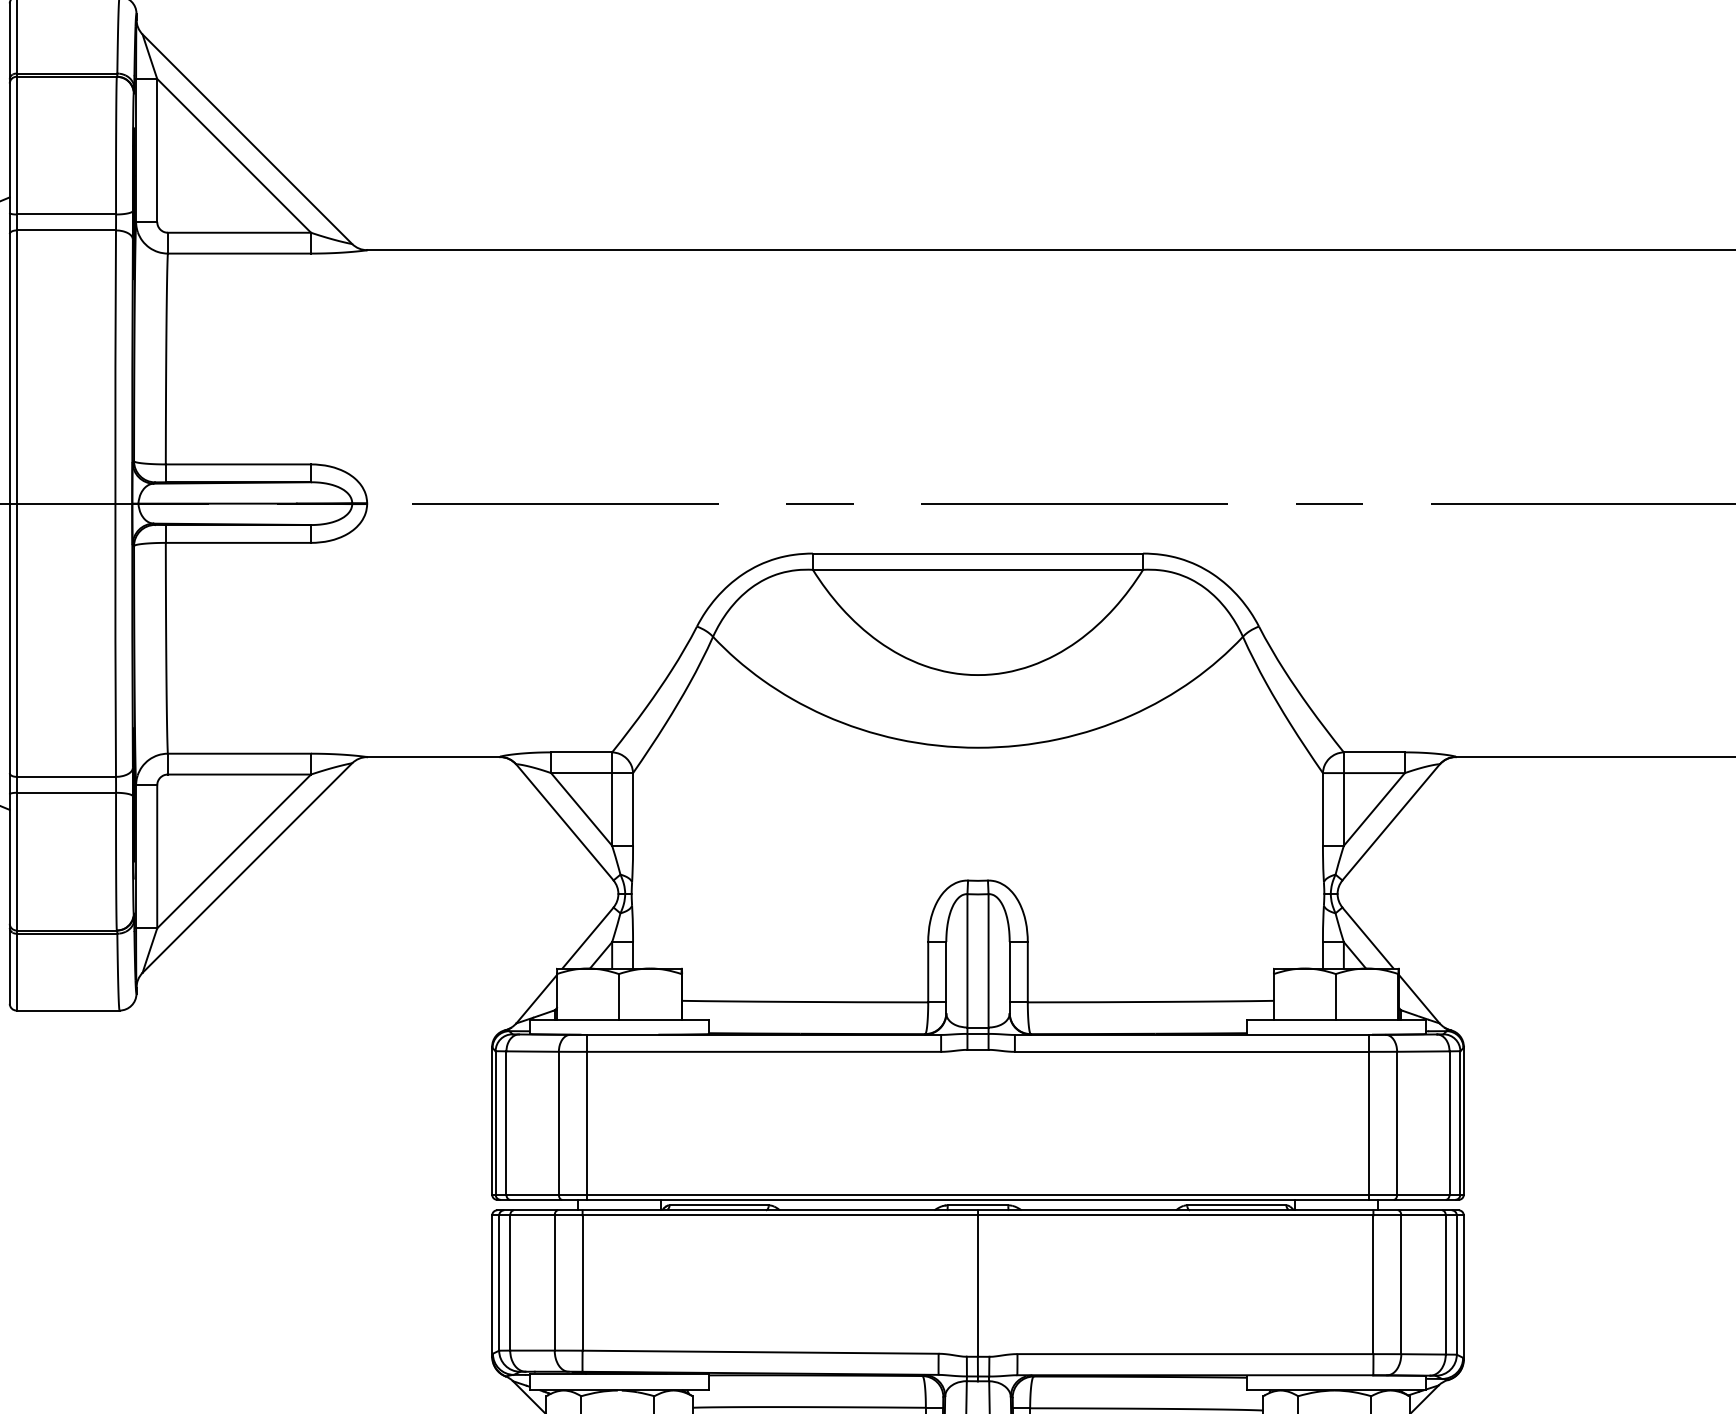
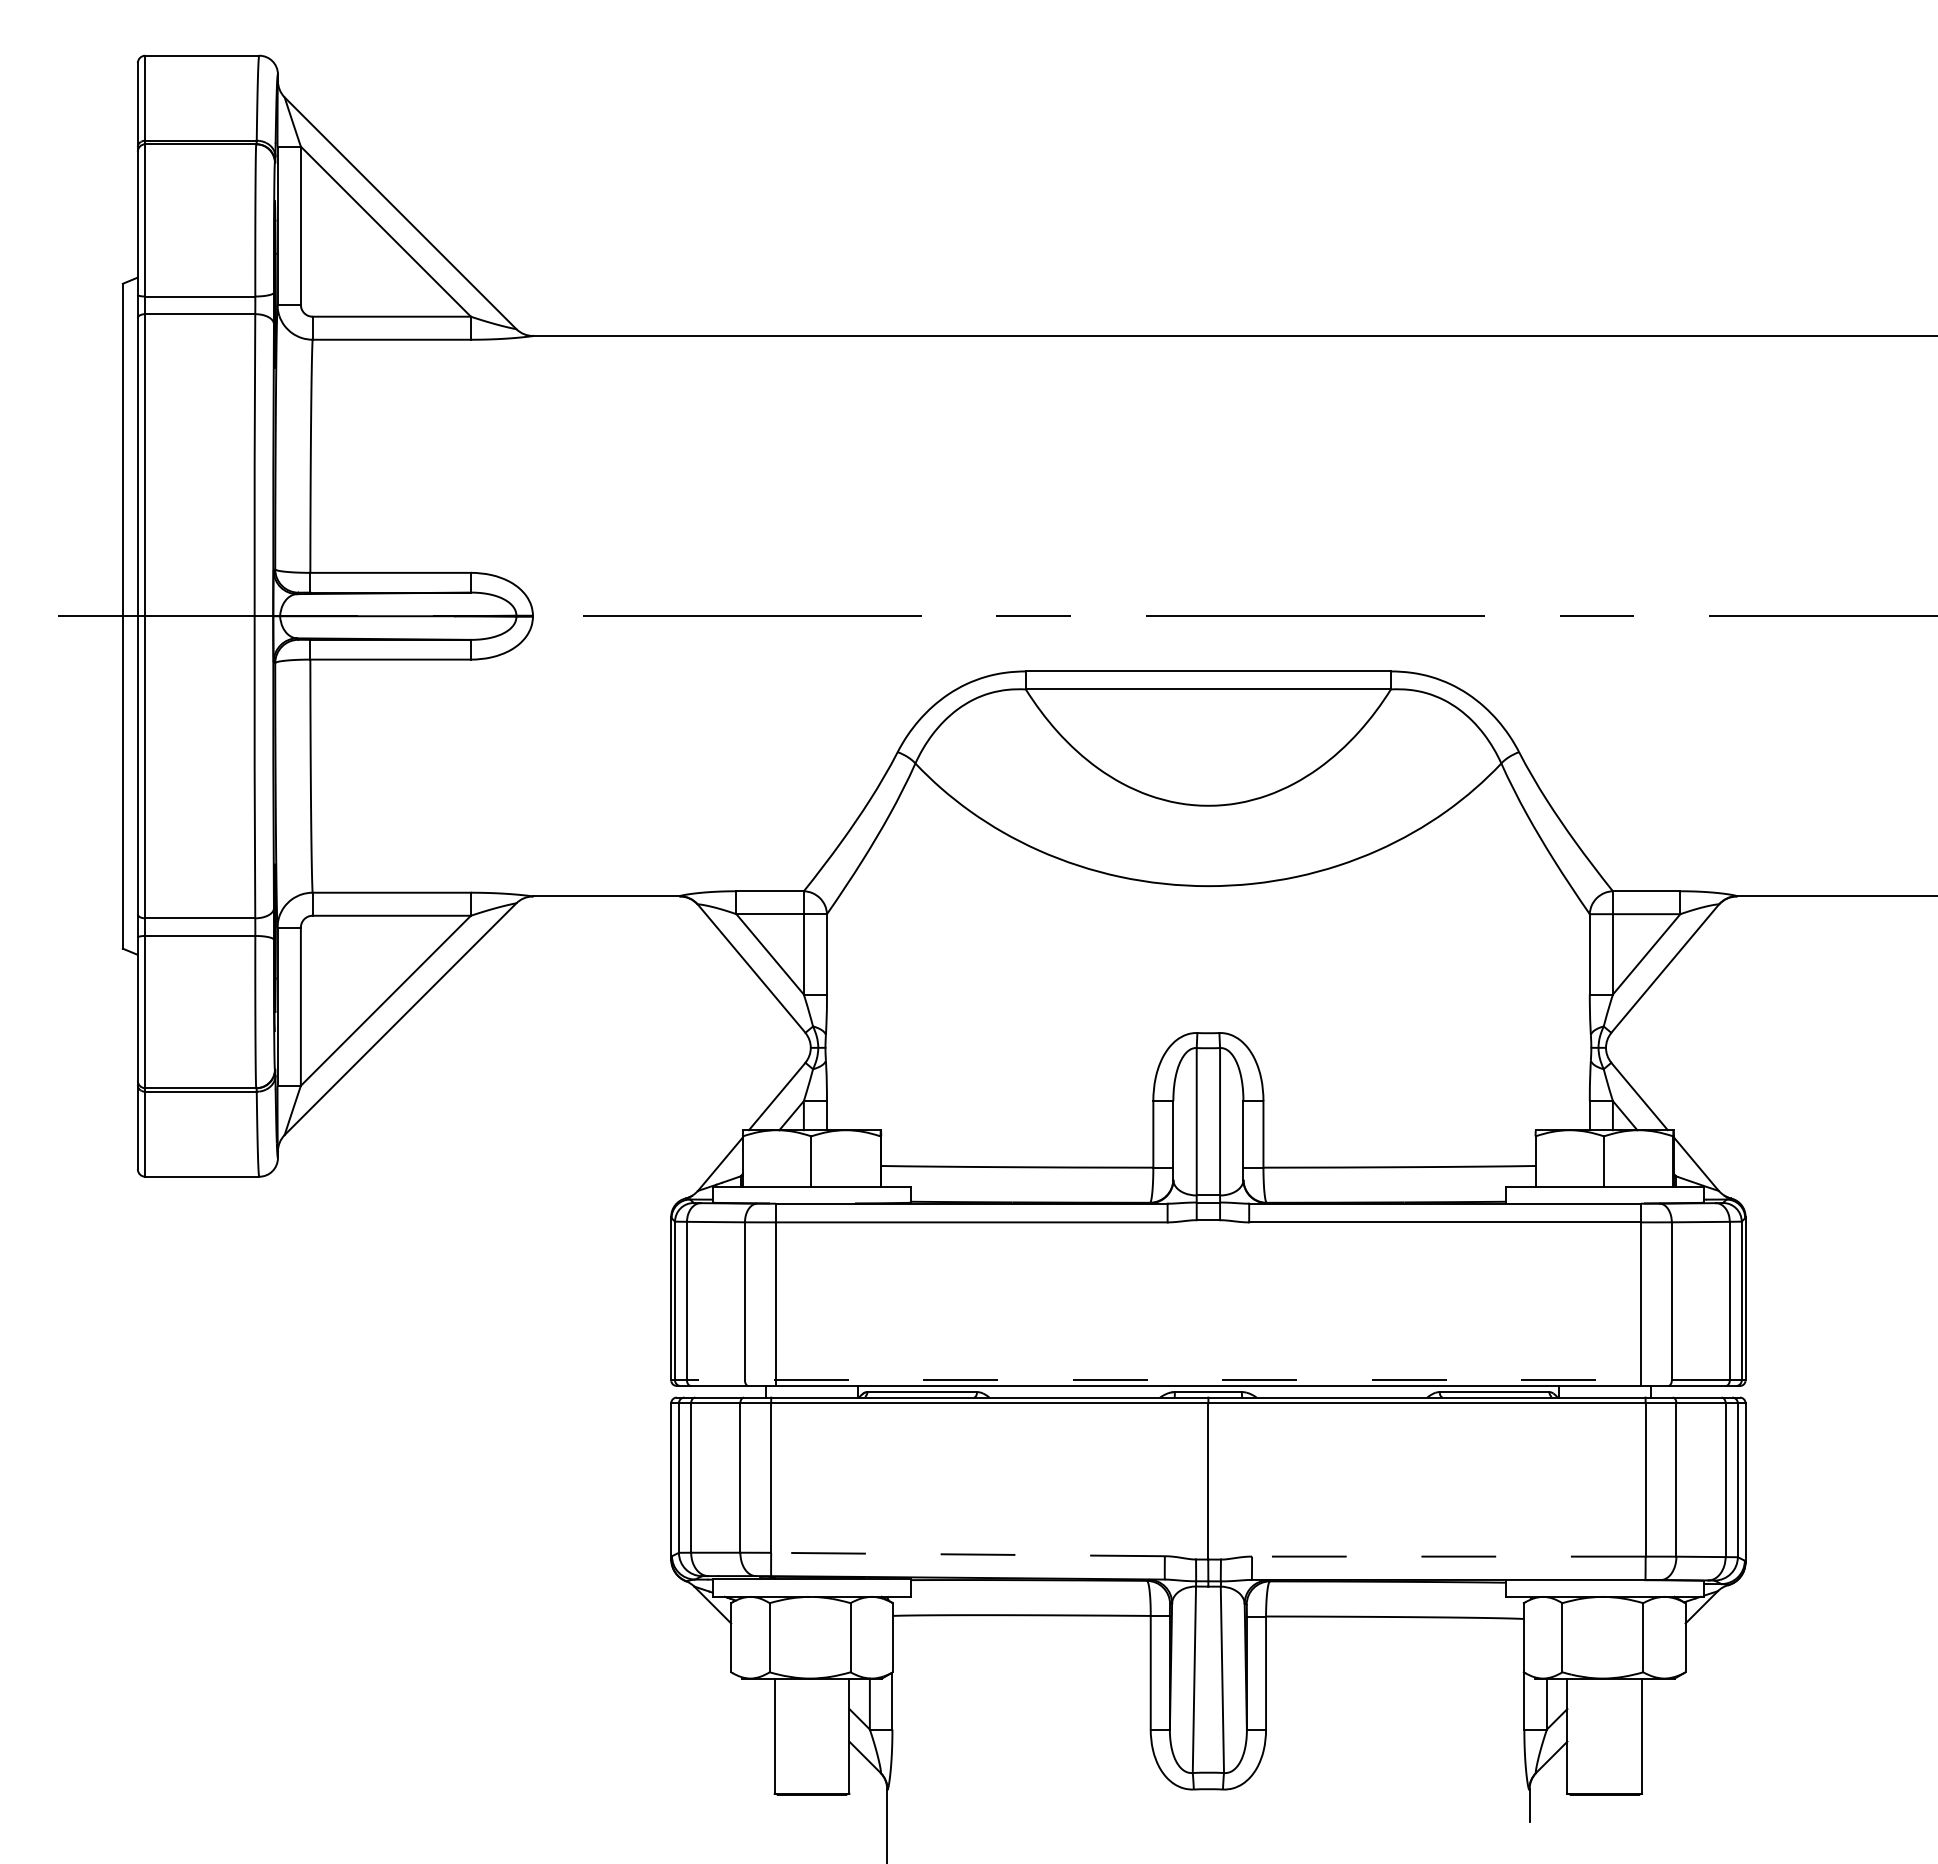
line: (977, 1194) -> (1207, 1380), solid -> dashed
line: (761, 1352) -> (968, 1554), solid -> dashed
line: (1195, 1354) -> (1448, 1556), solid -> dashed

